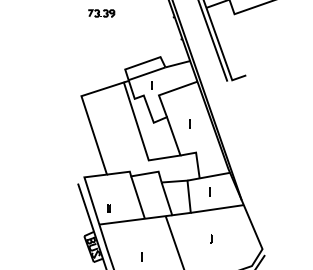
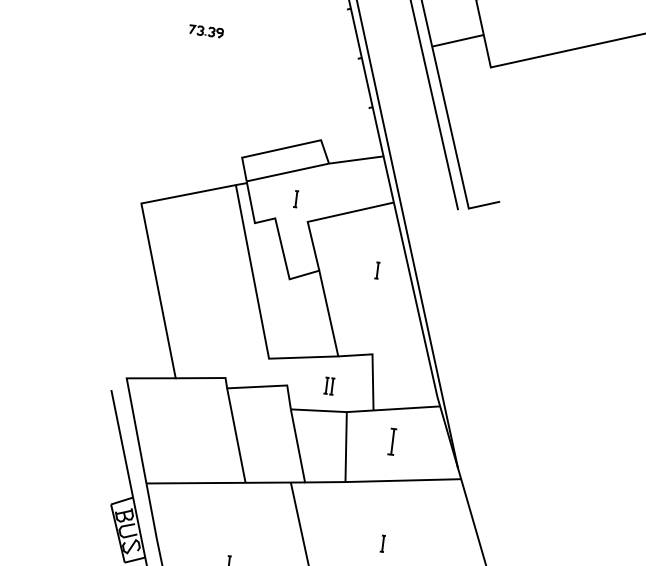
part: (101, 13) -> (205, 31), size x0.6
part: (189, 123) -> (377, 269), moved
part: (209, 191) -> (391, 441), size x1.6
part: (108, 208) -> (328, 385), moved

